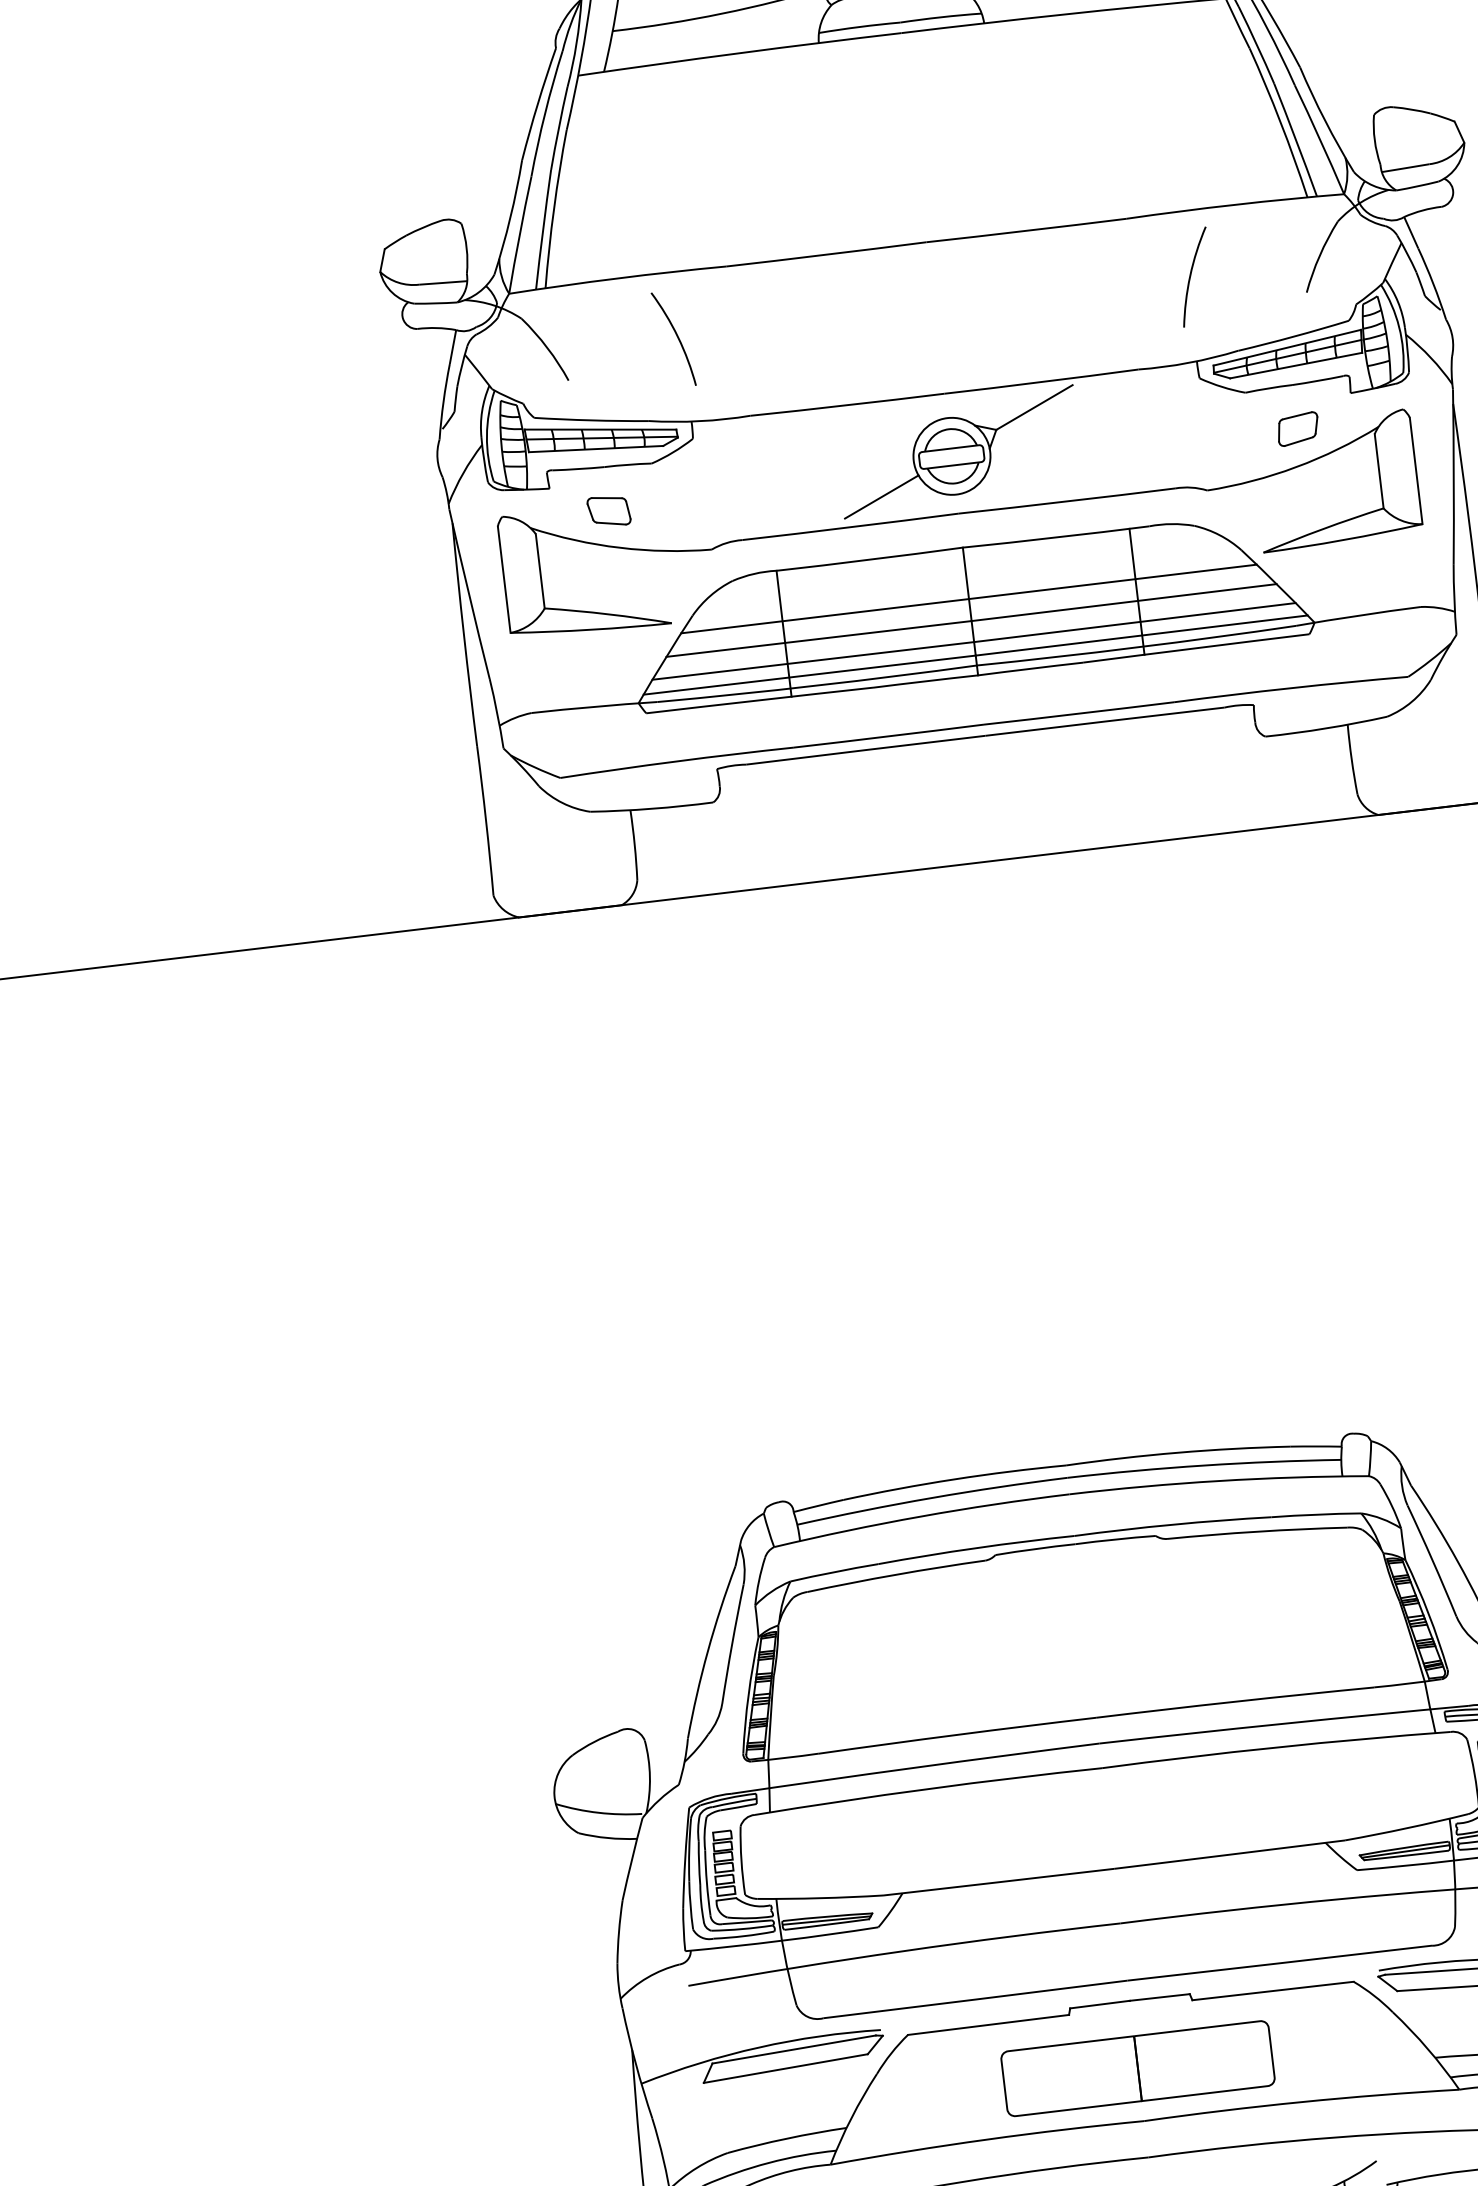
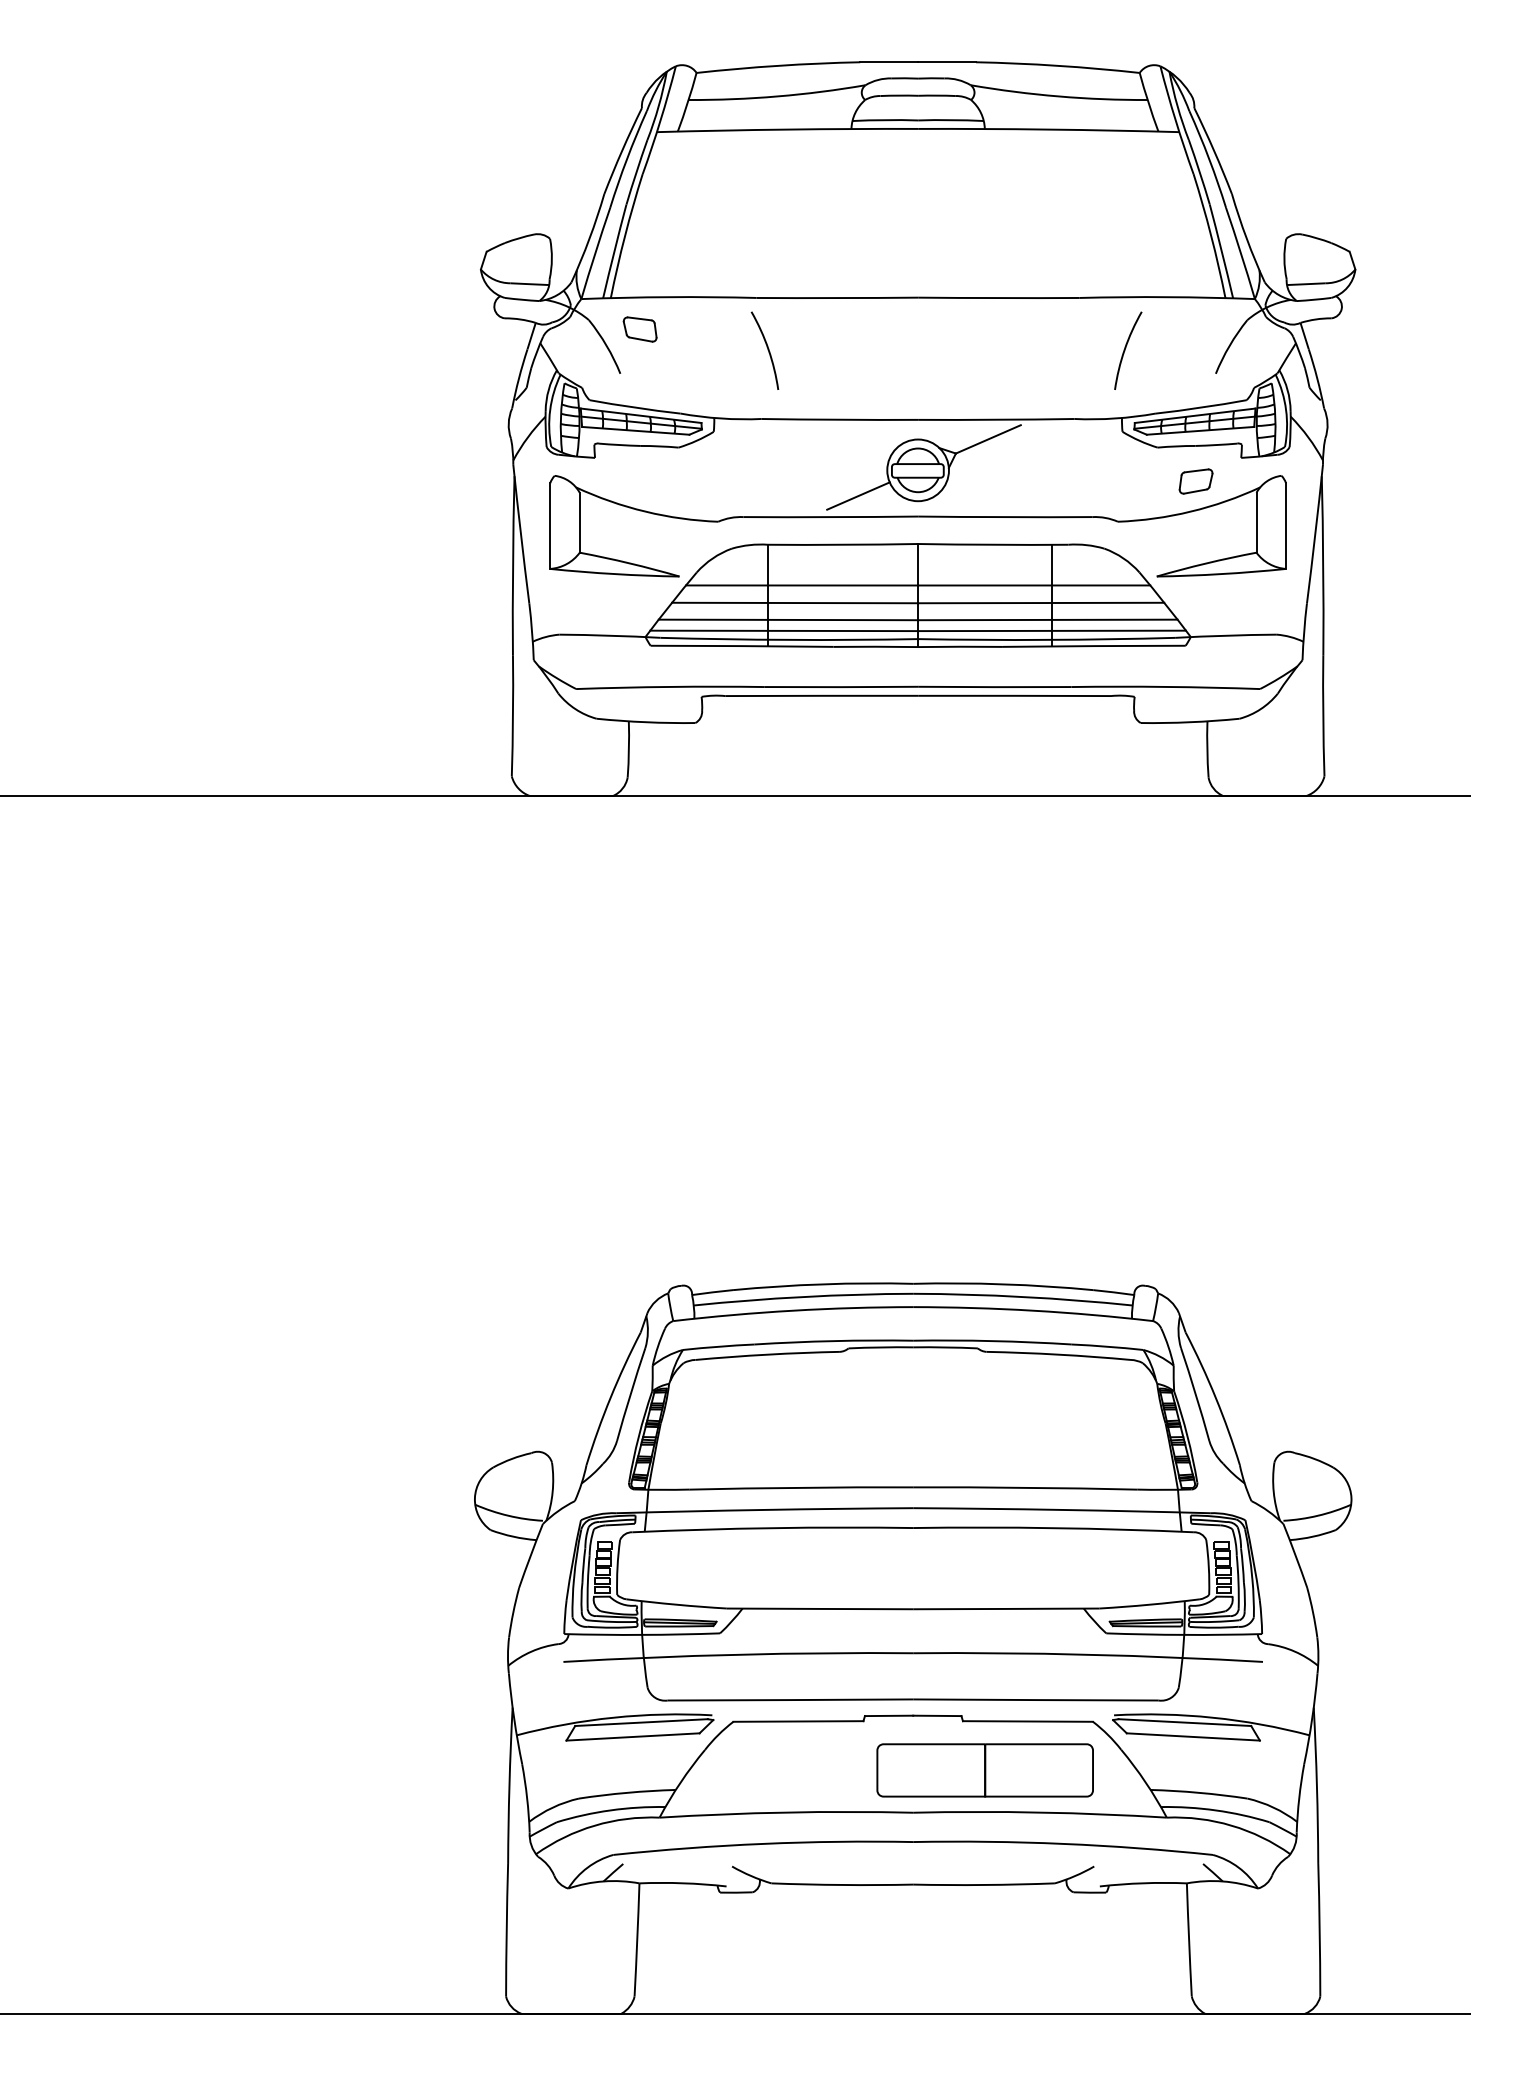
arc: (676, 338) -> (767, 350), moved
part: (608, 511) -> (639, 329), moved
part: (1137, 2068) -> (984, 1770), moved

